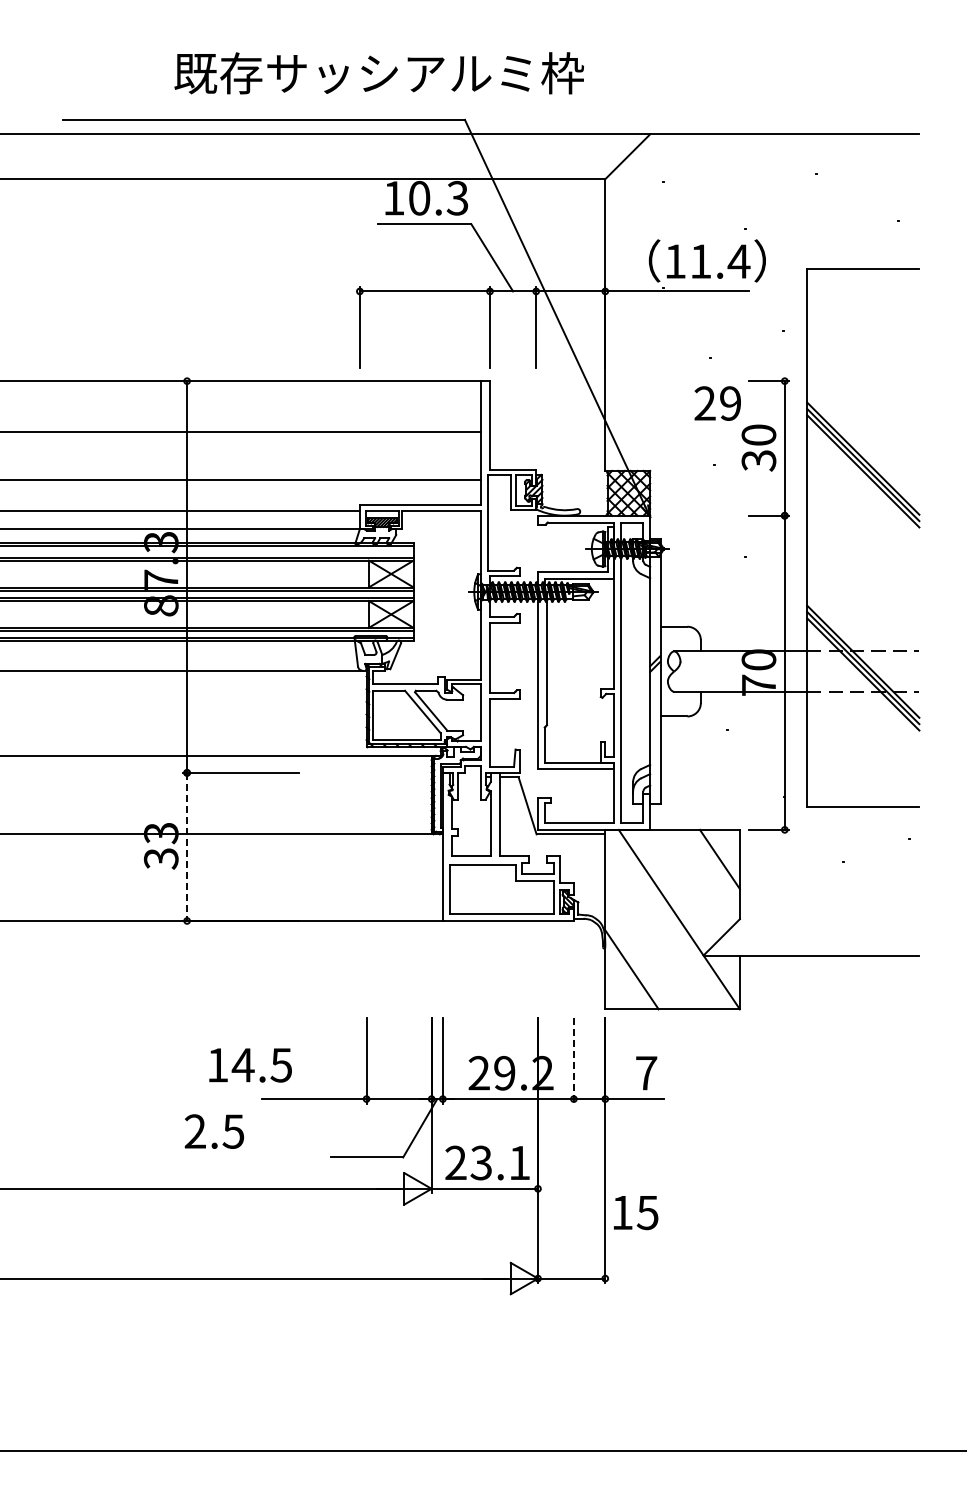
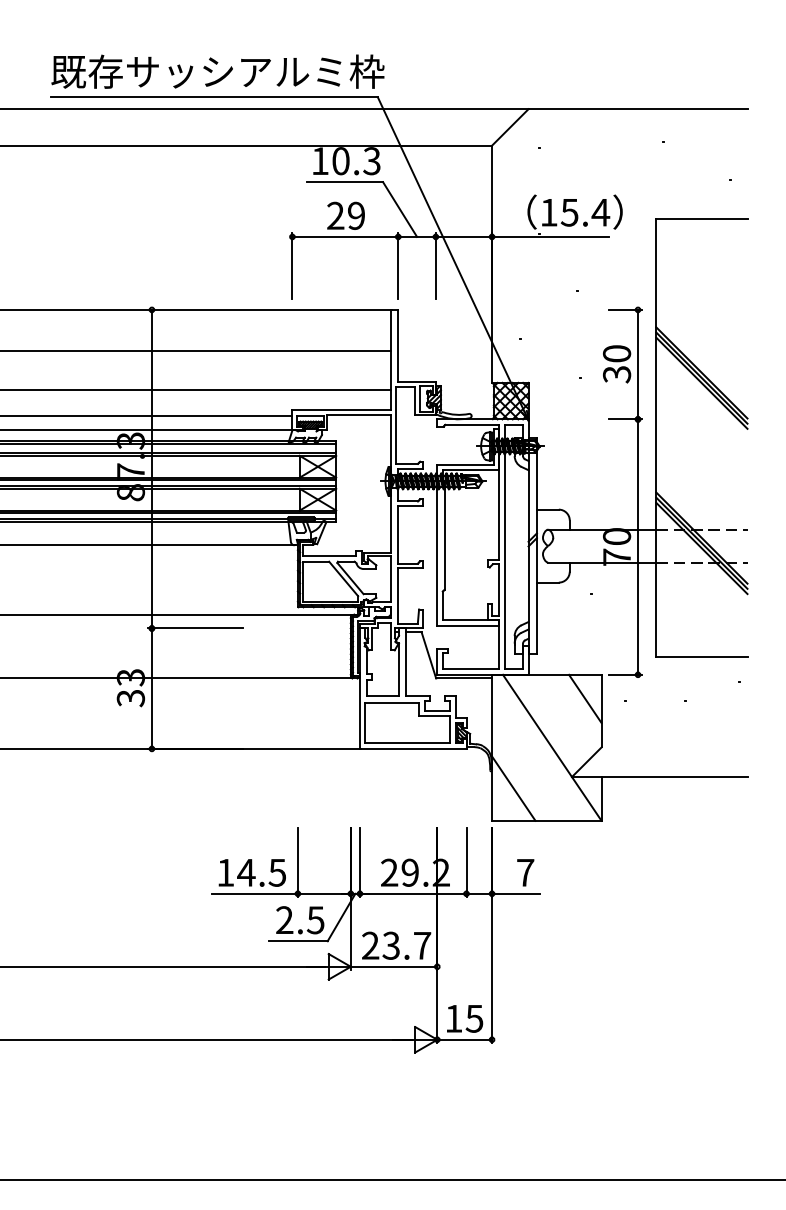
text: (378, 73) -> (217, 71), moved
text: (700, 261) -> (569, 212), 11.4 -> 15.4
text: (717, 403) -> (345, 215), moved
line: (187, 847) -> (152, 689), dashed -> solid
line: (573, 1060) -> (466, 862), dashed -> solid
text: (250, 1065) -> (252, 872), moved
text: (213, 1131) -> (299, 920), moved
text: (519, 1162) -> (422, 945), 23.1 -> 23.7
text: (636, 1213) -> (465, 1019), moved

